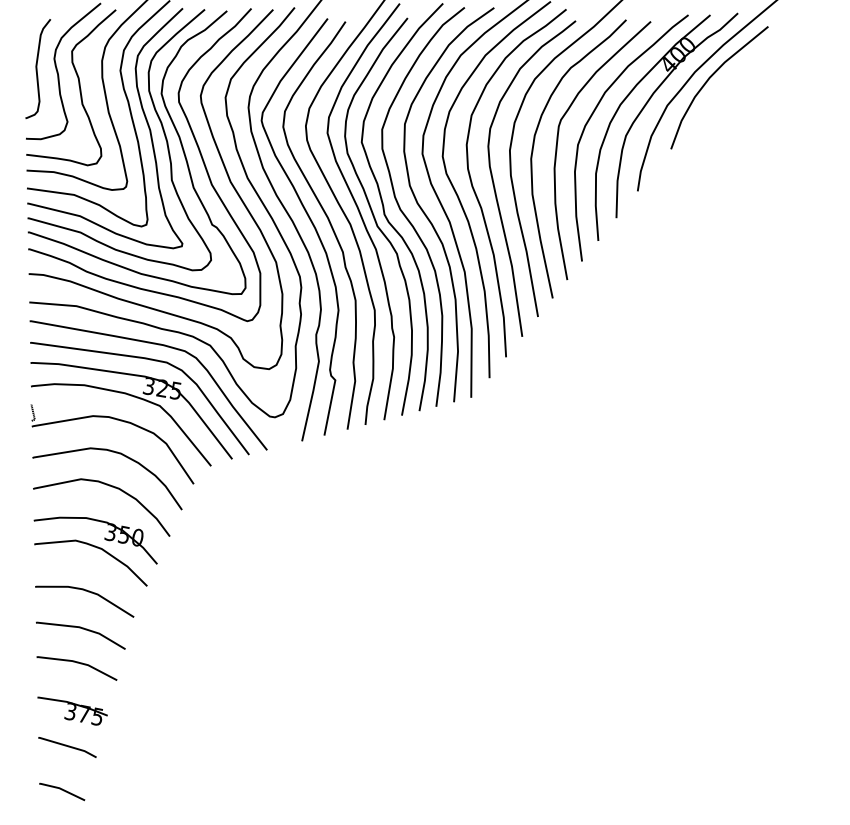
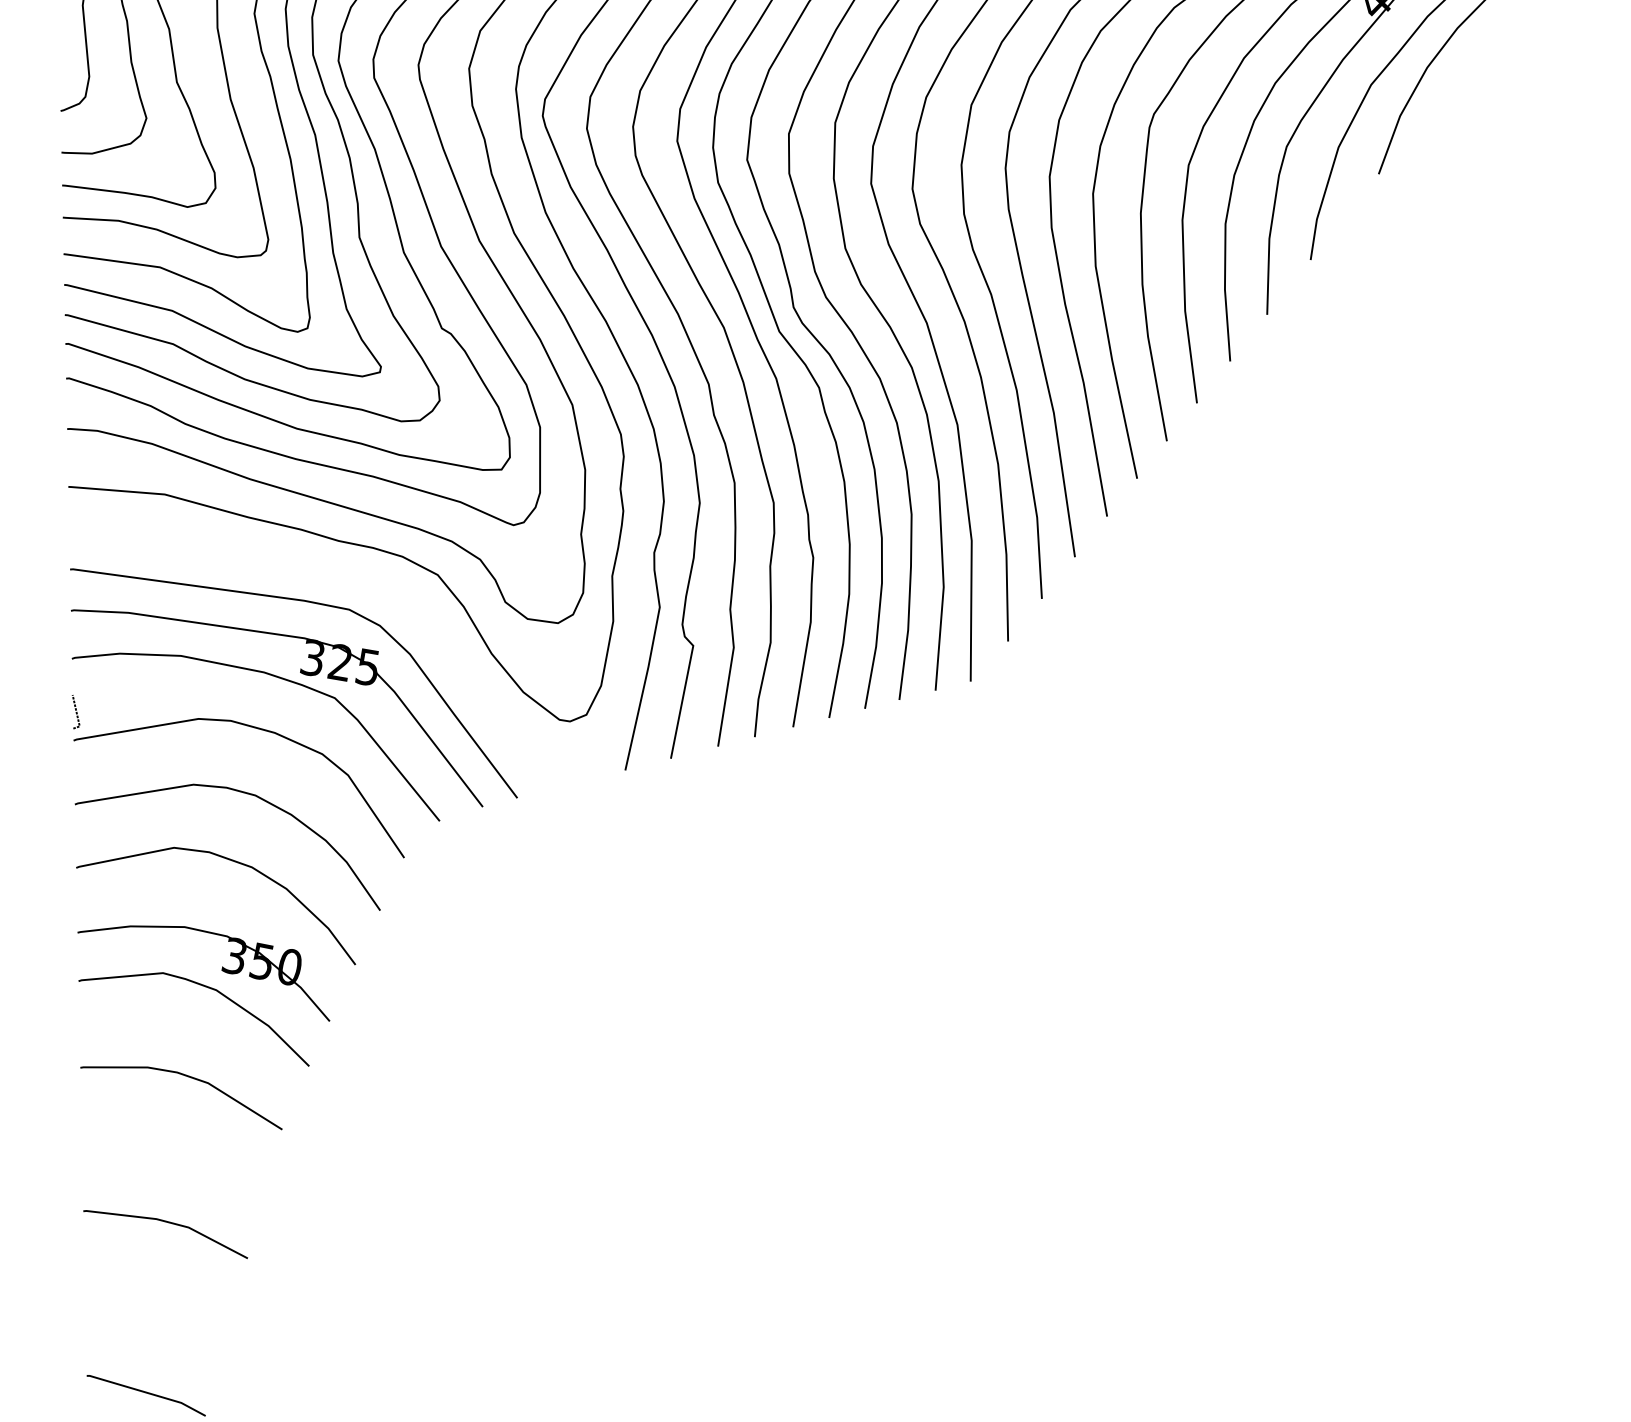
curve: (152, 344) -> (319, 572), removed
line: (82, 629) -> (176, 1154), removed
part: (72, 710) -> (156, 1319), removed

